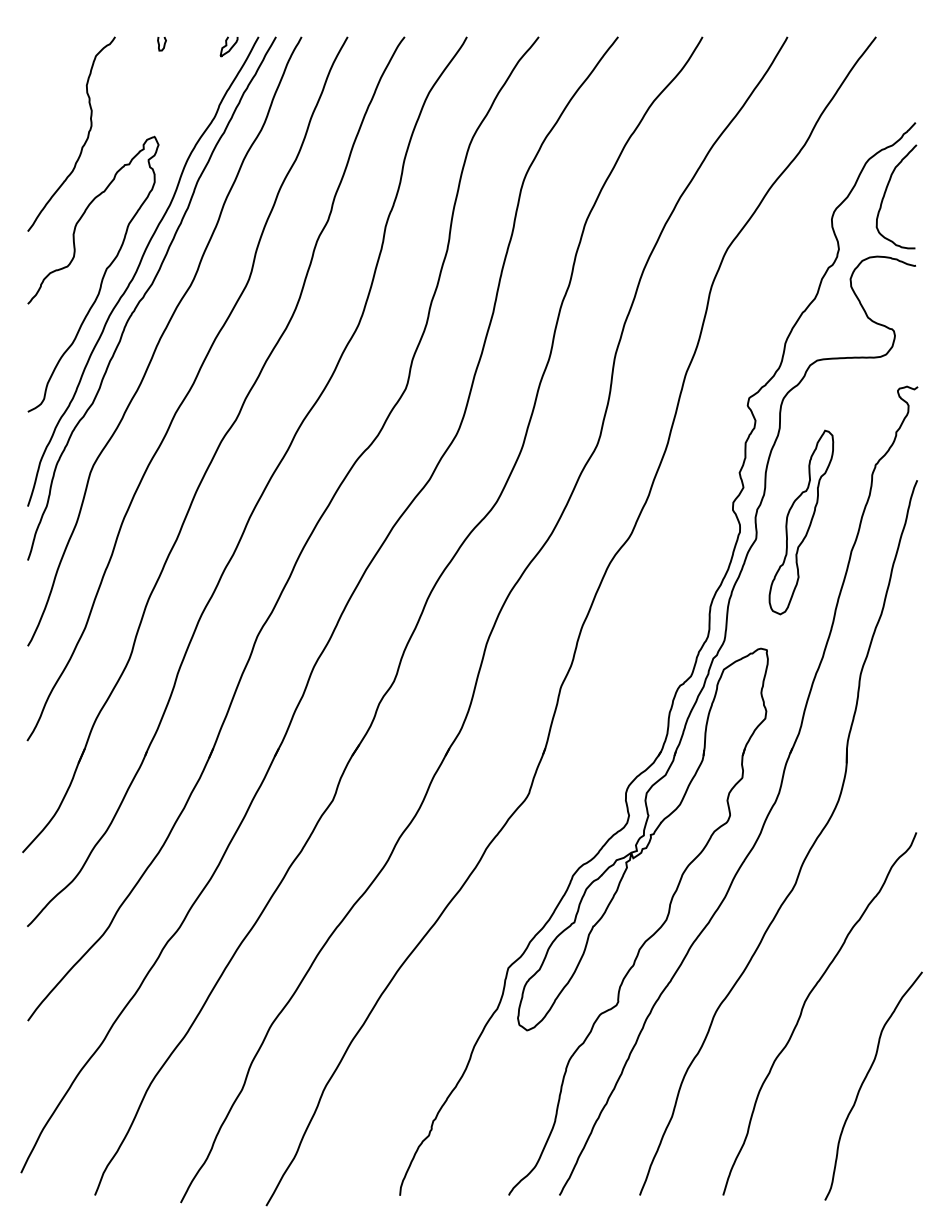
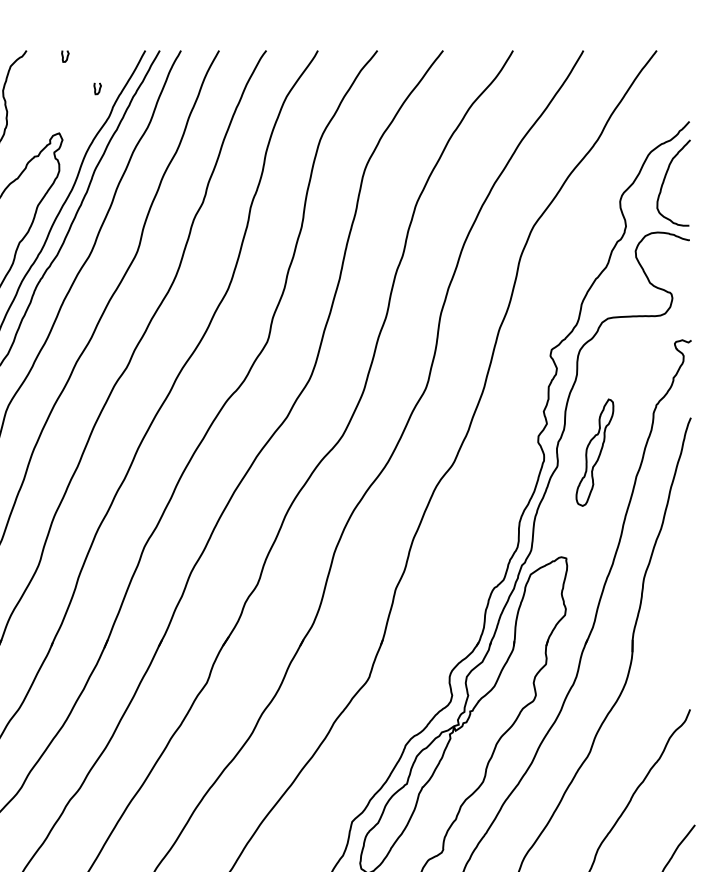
curve: (227, 45) -> (119, 57), removed
curve: (198, 83) -> (95, 89), added
part: (801, 522) -> (595, 452), size x0.7

